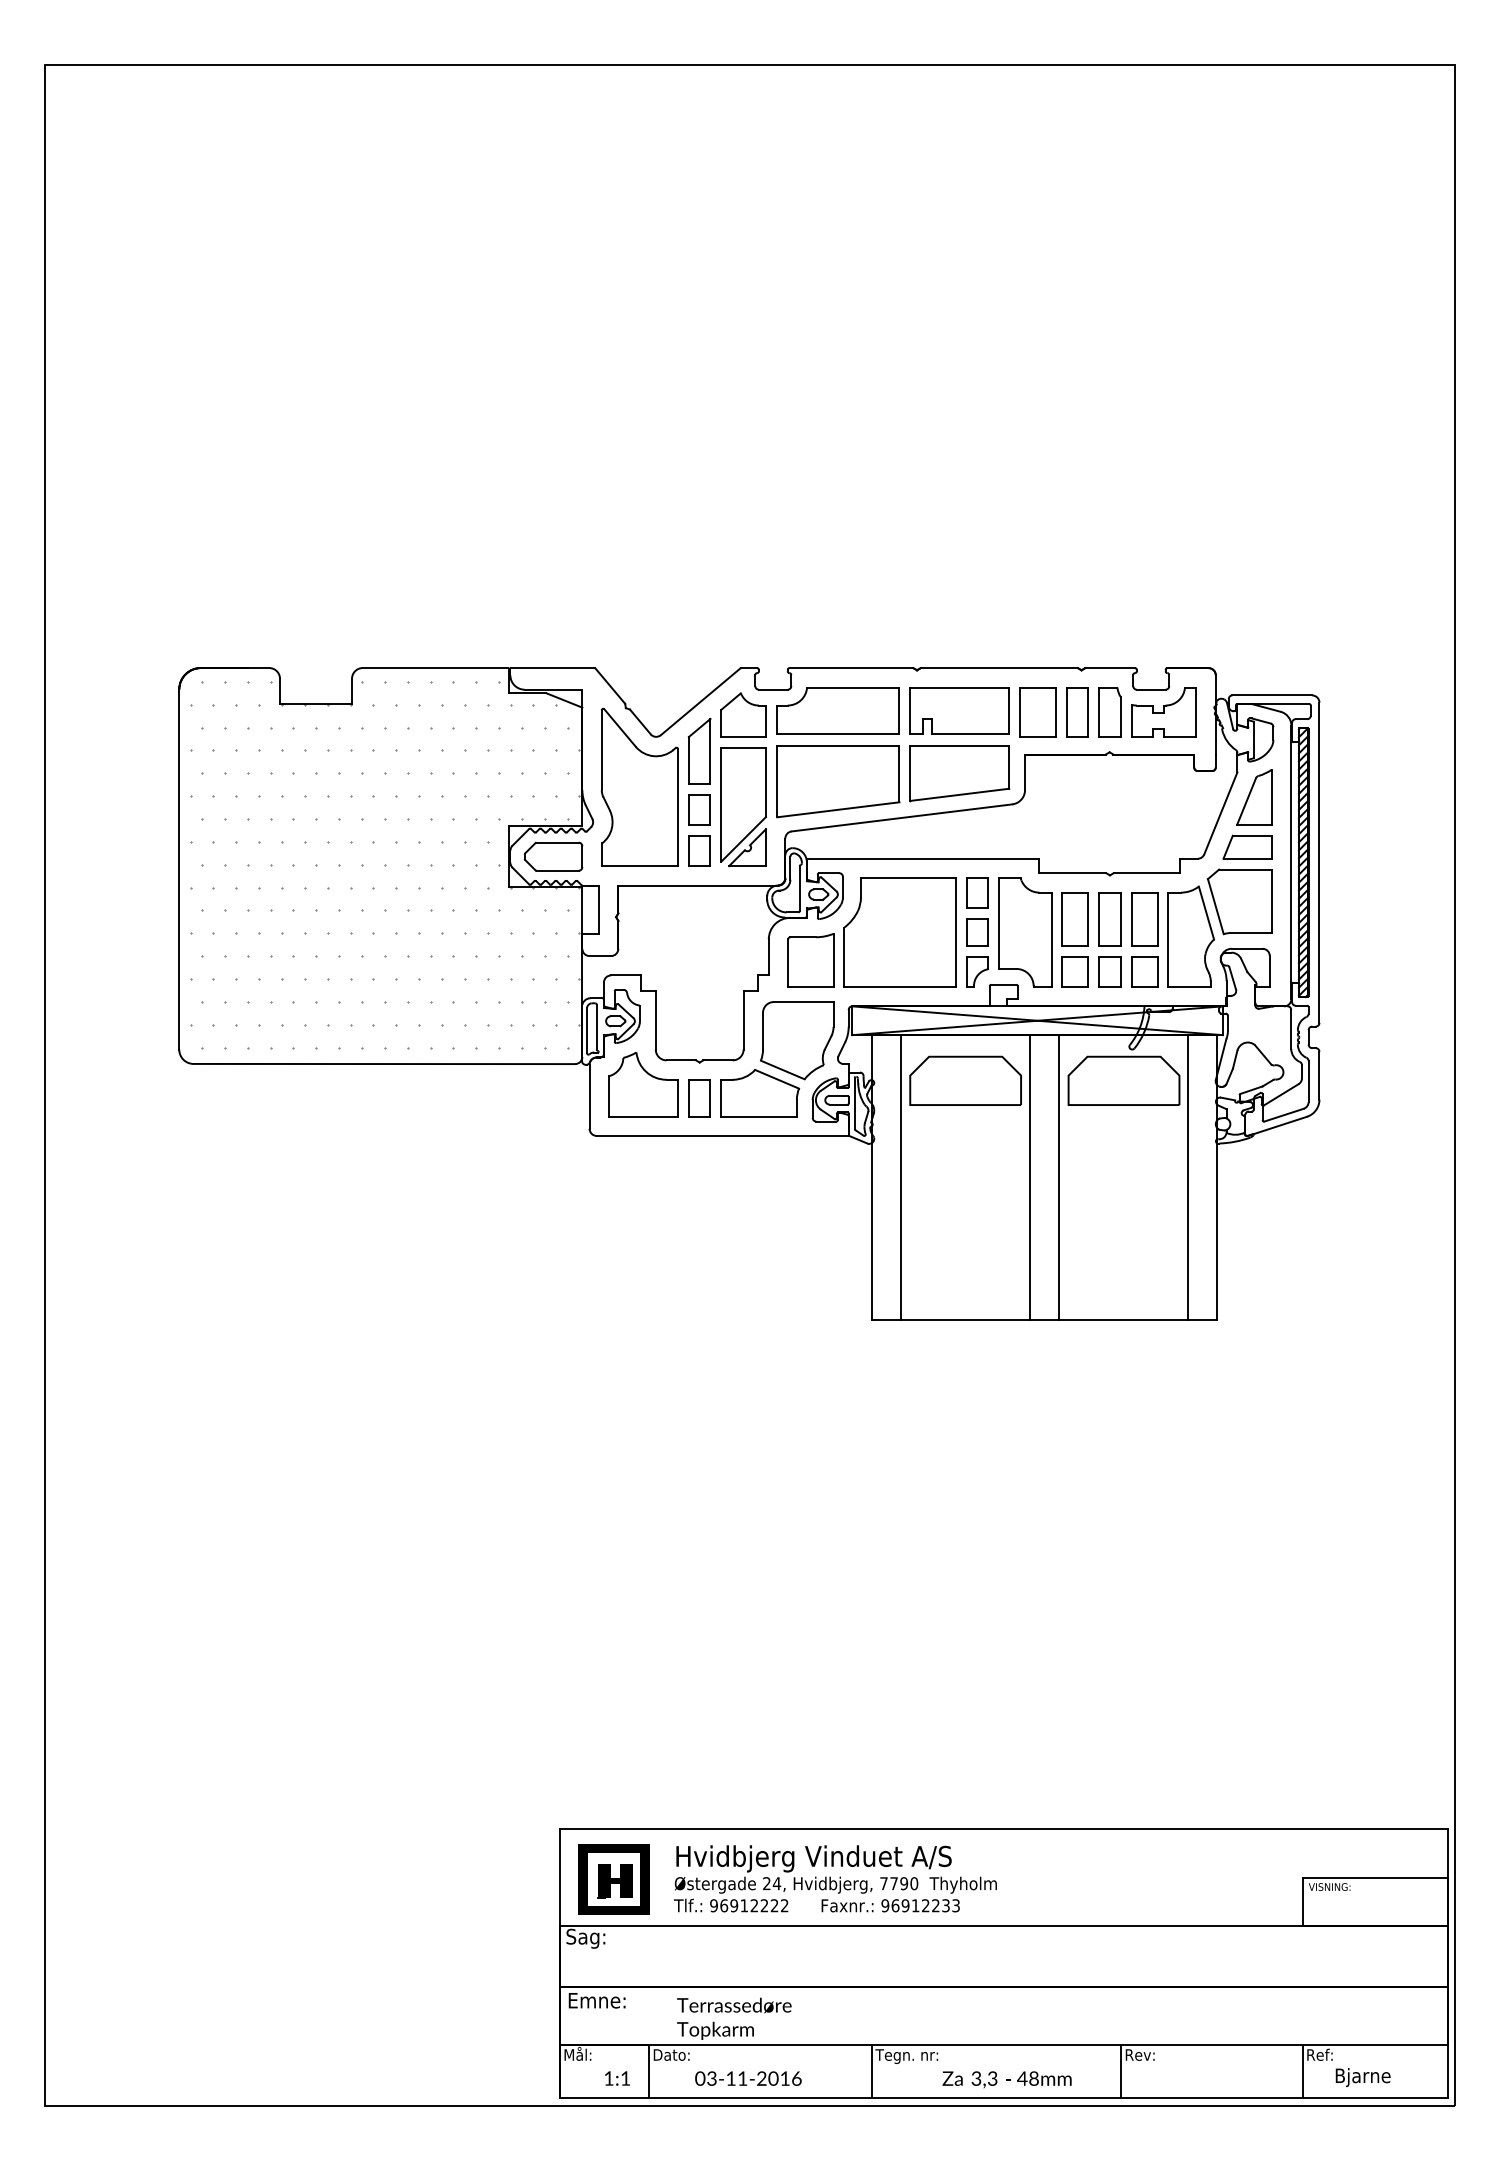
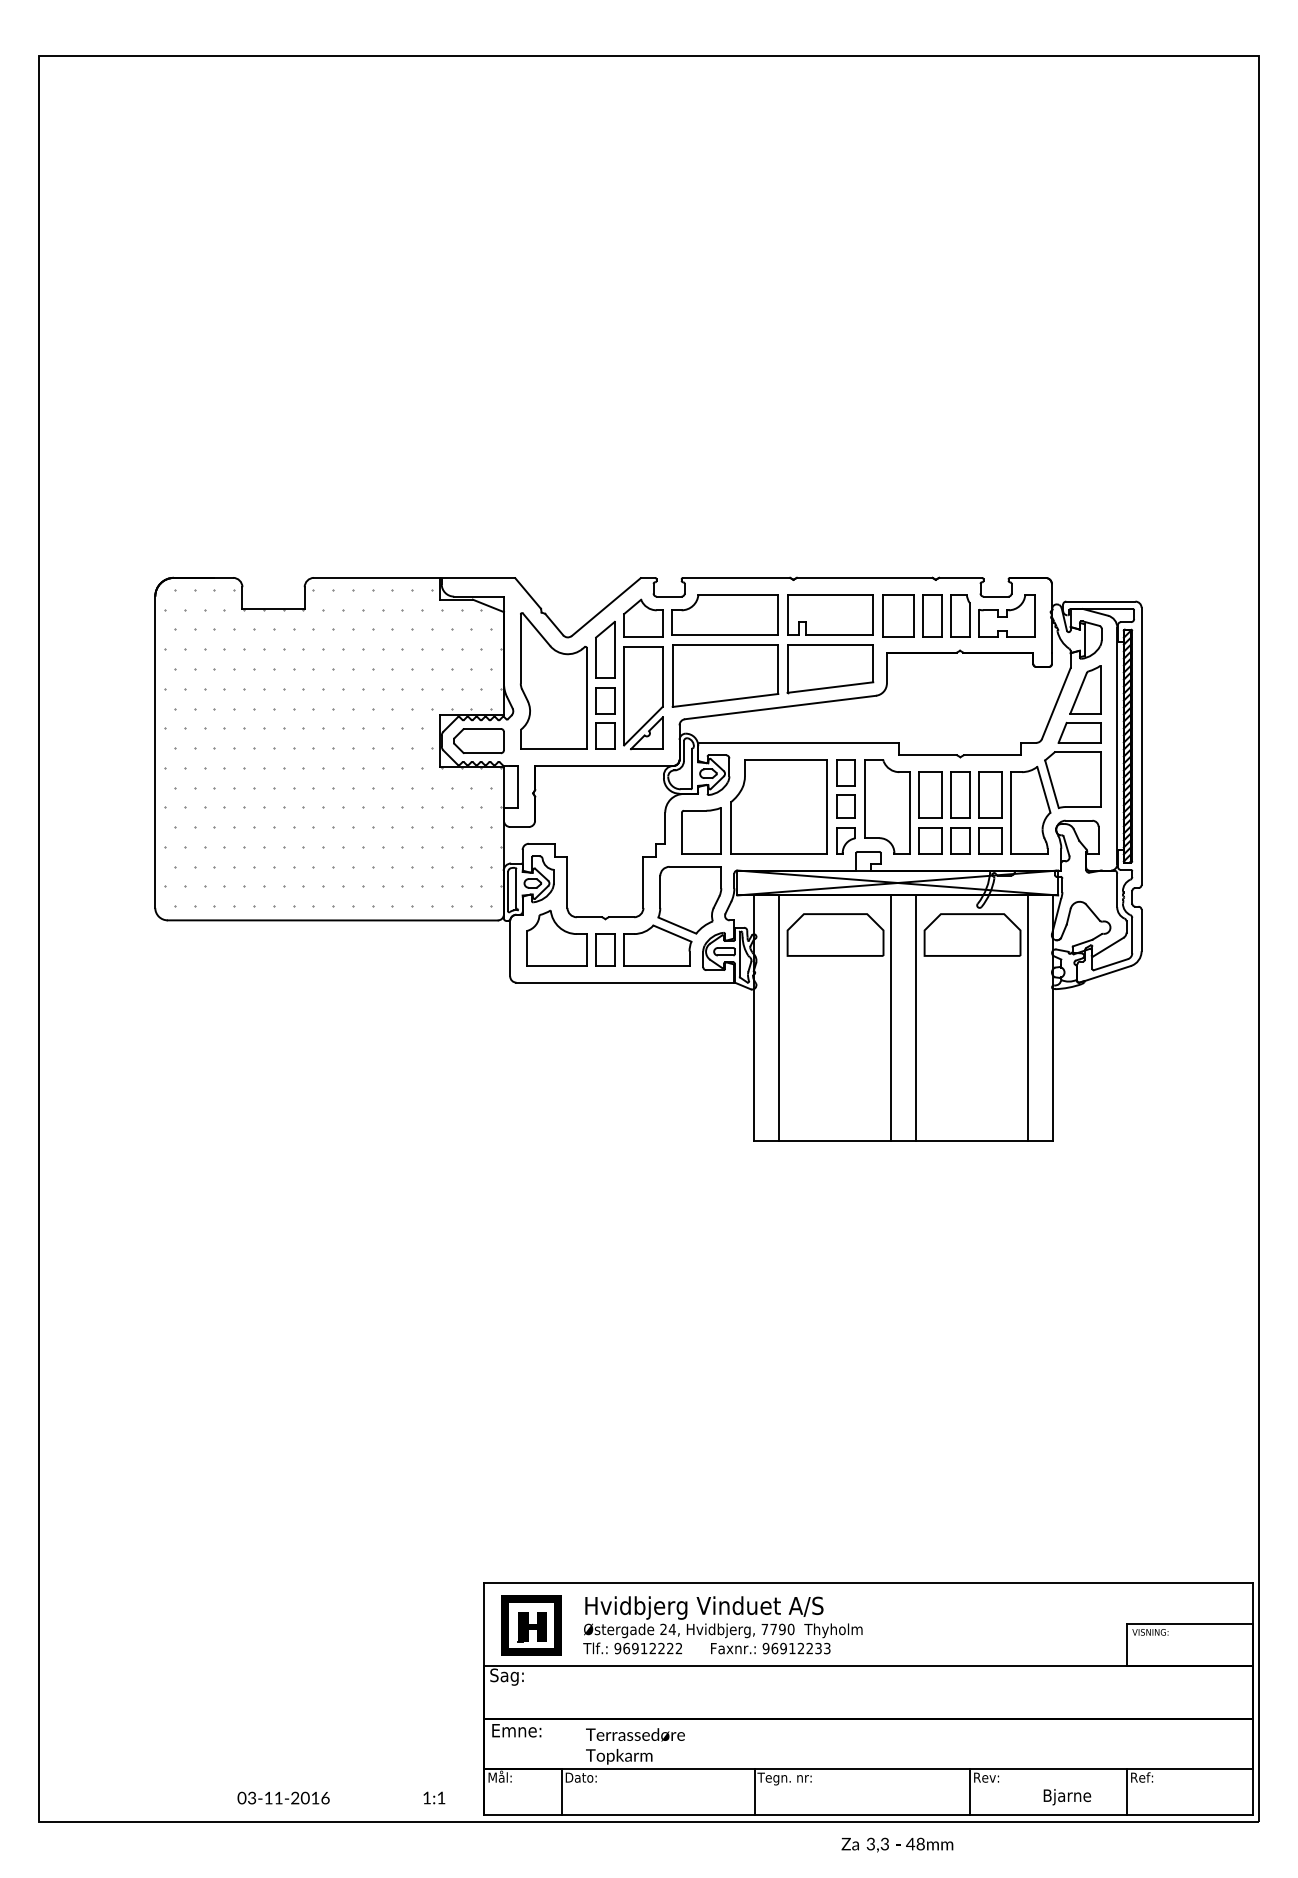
text: (617, 2077) -> (434, 1797), moved
text: (748, 2077) -> (283, 1797), moved
text: (1363, 2077) -> (1067, 1797), moved
text: (1007, 2079) -> (897, 1844), moved

